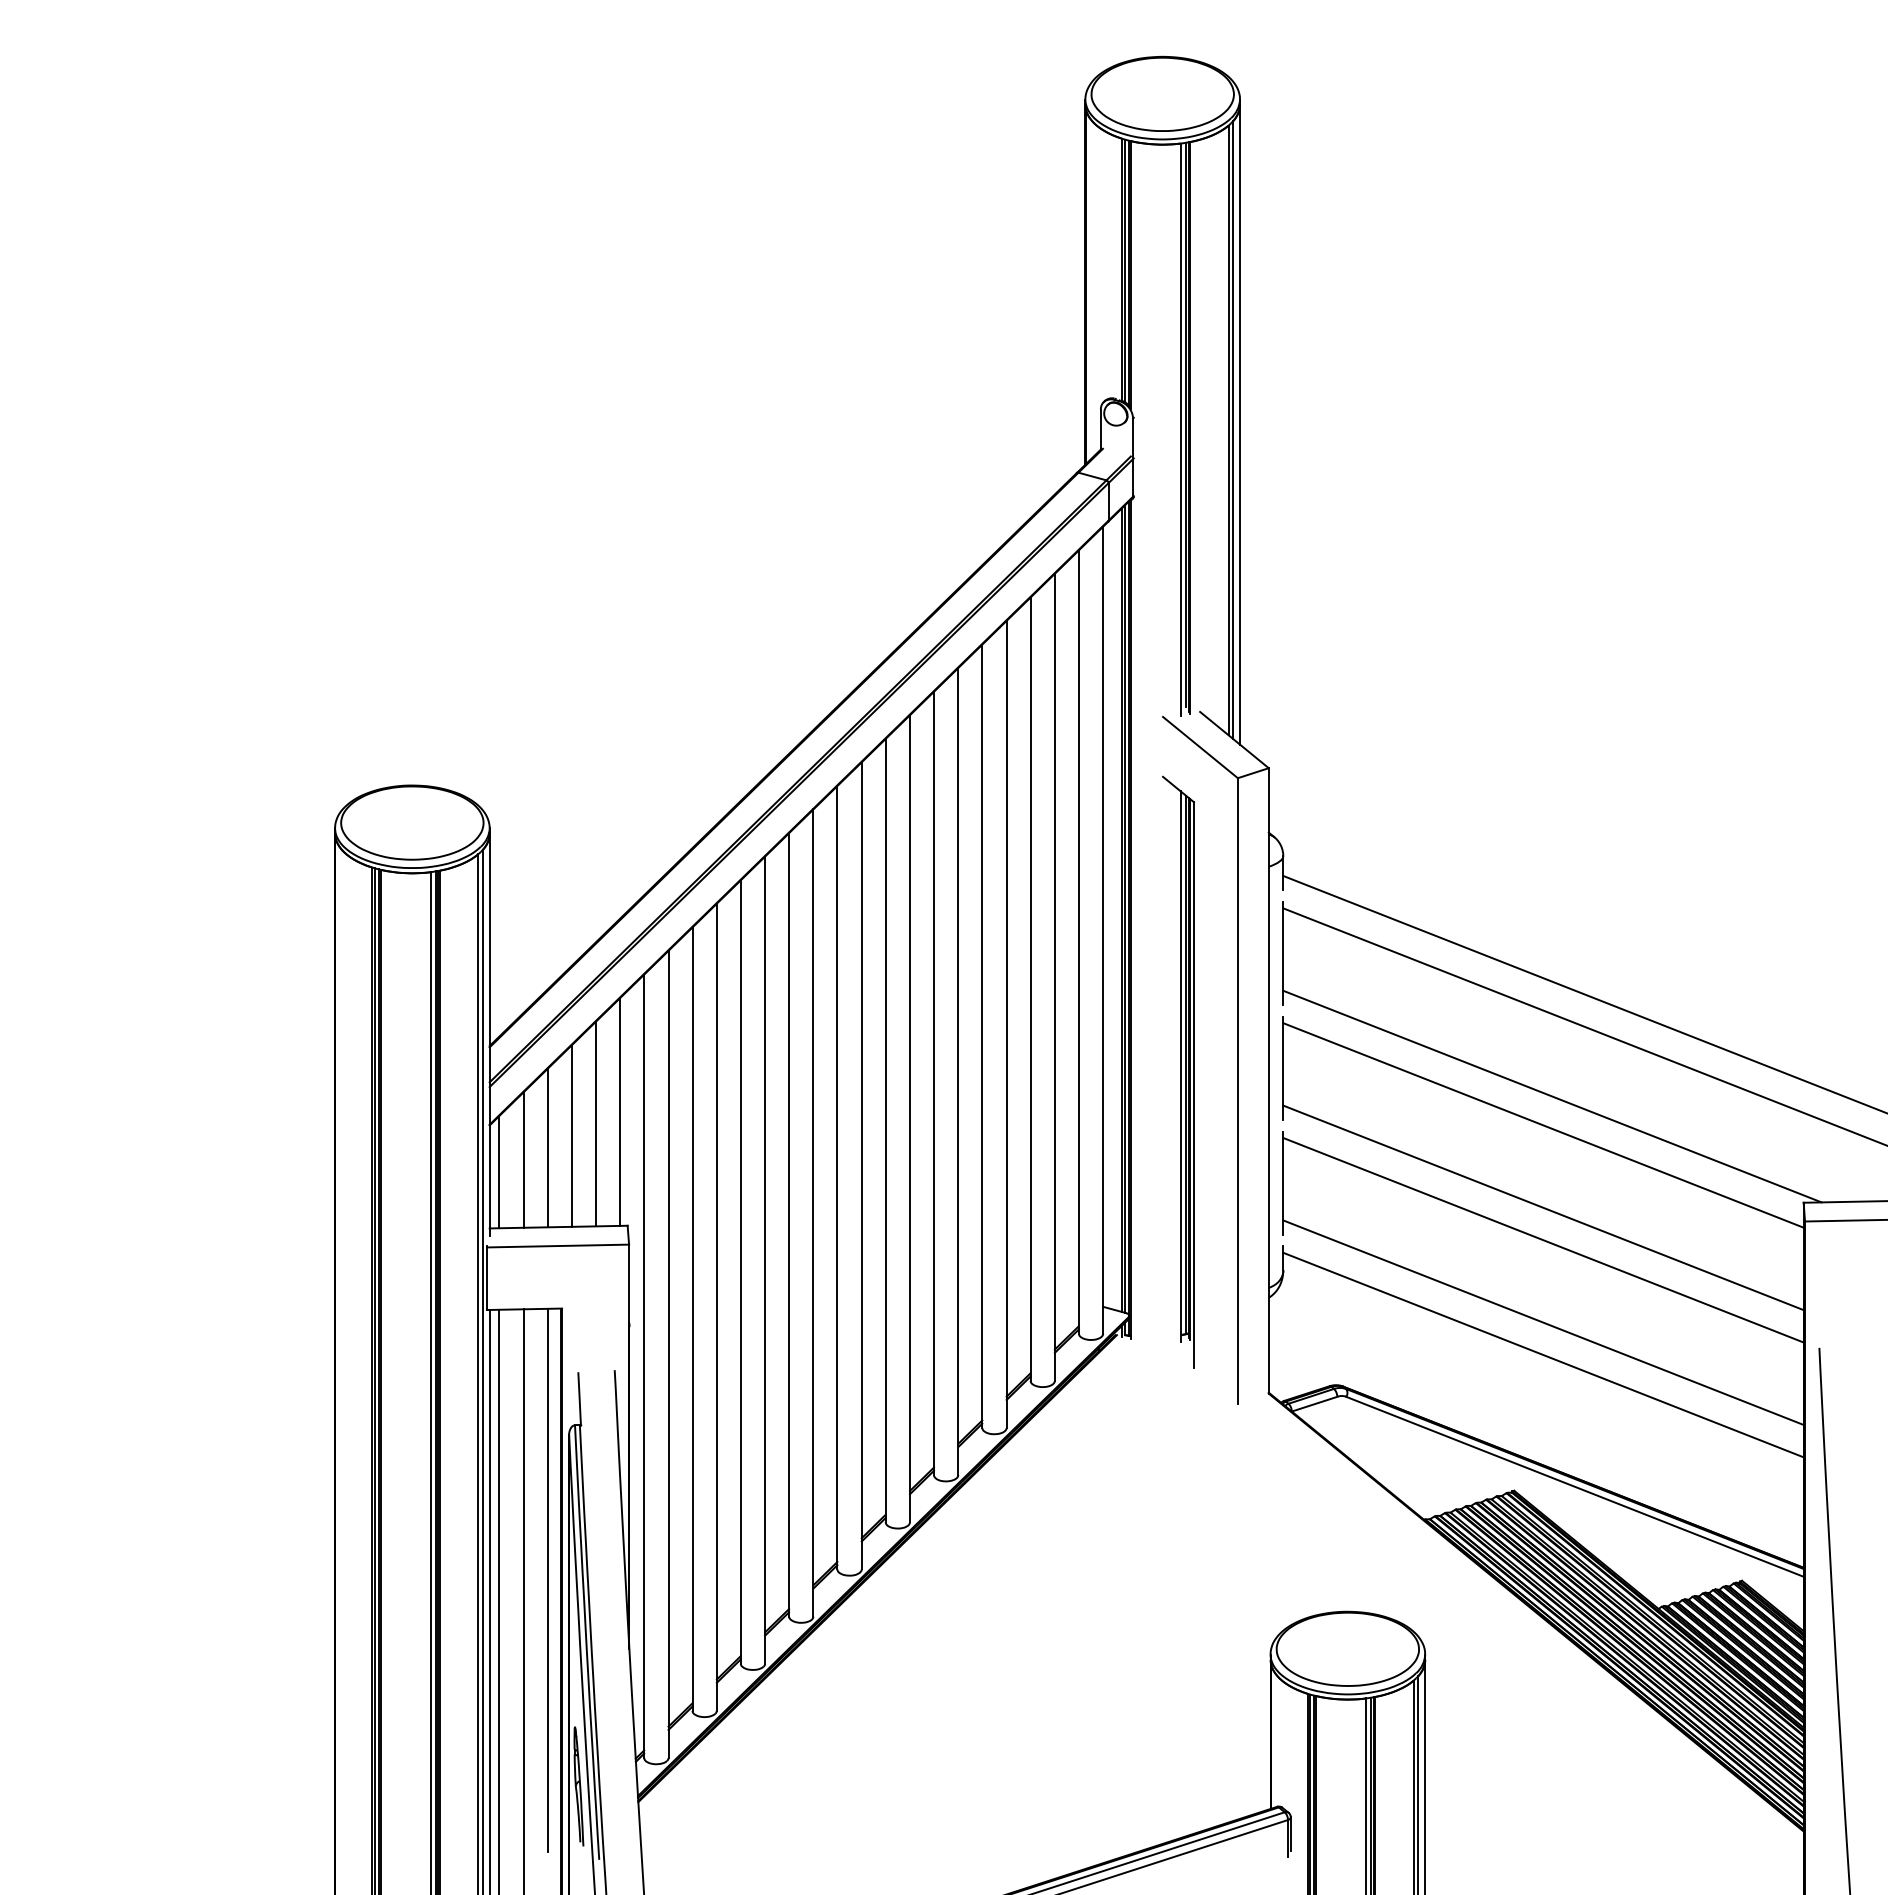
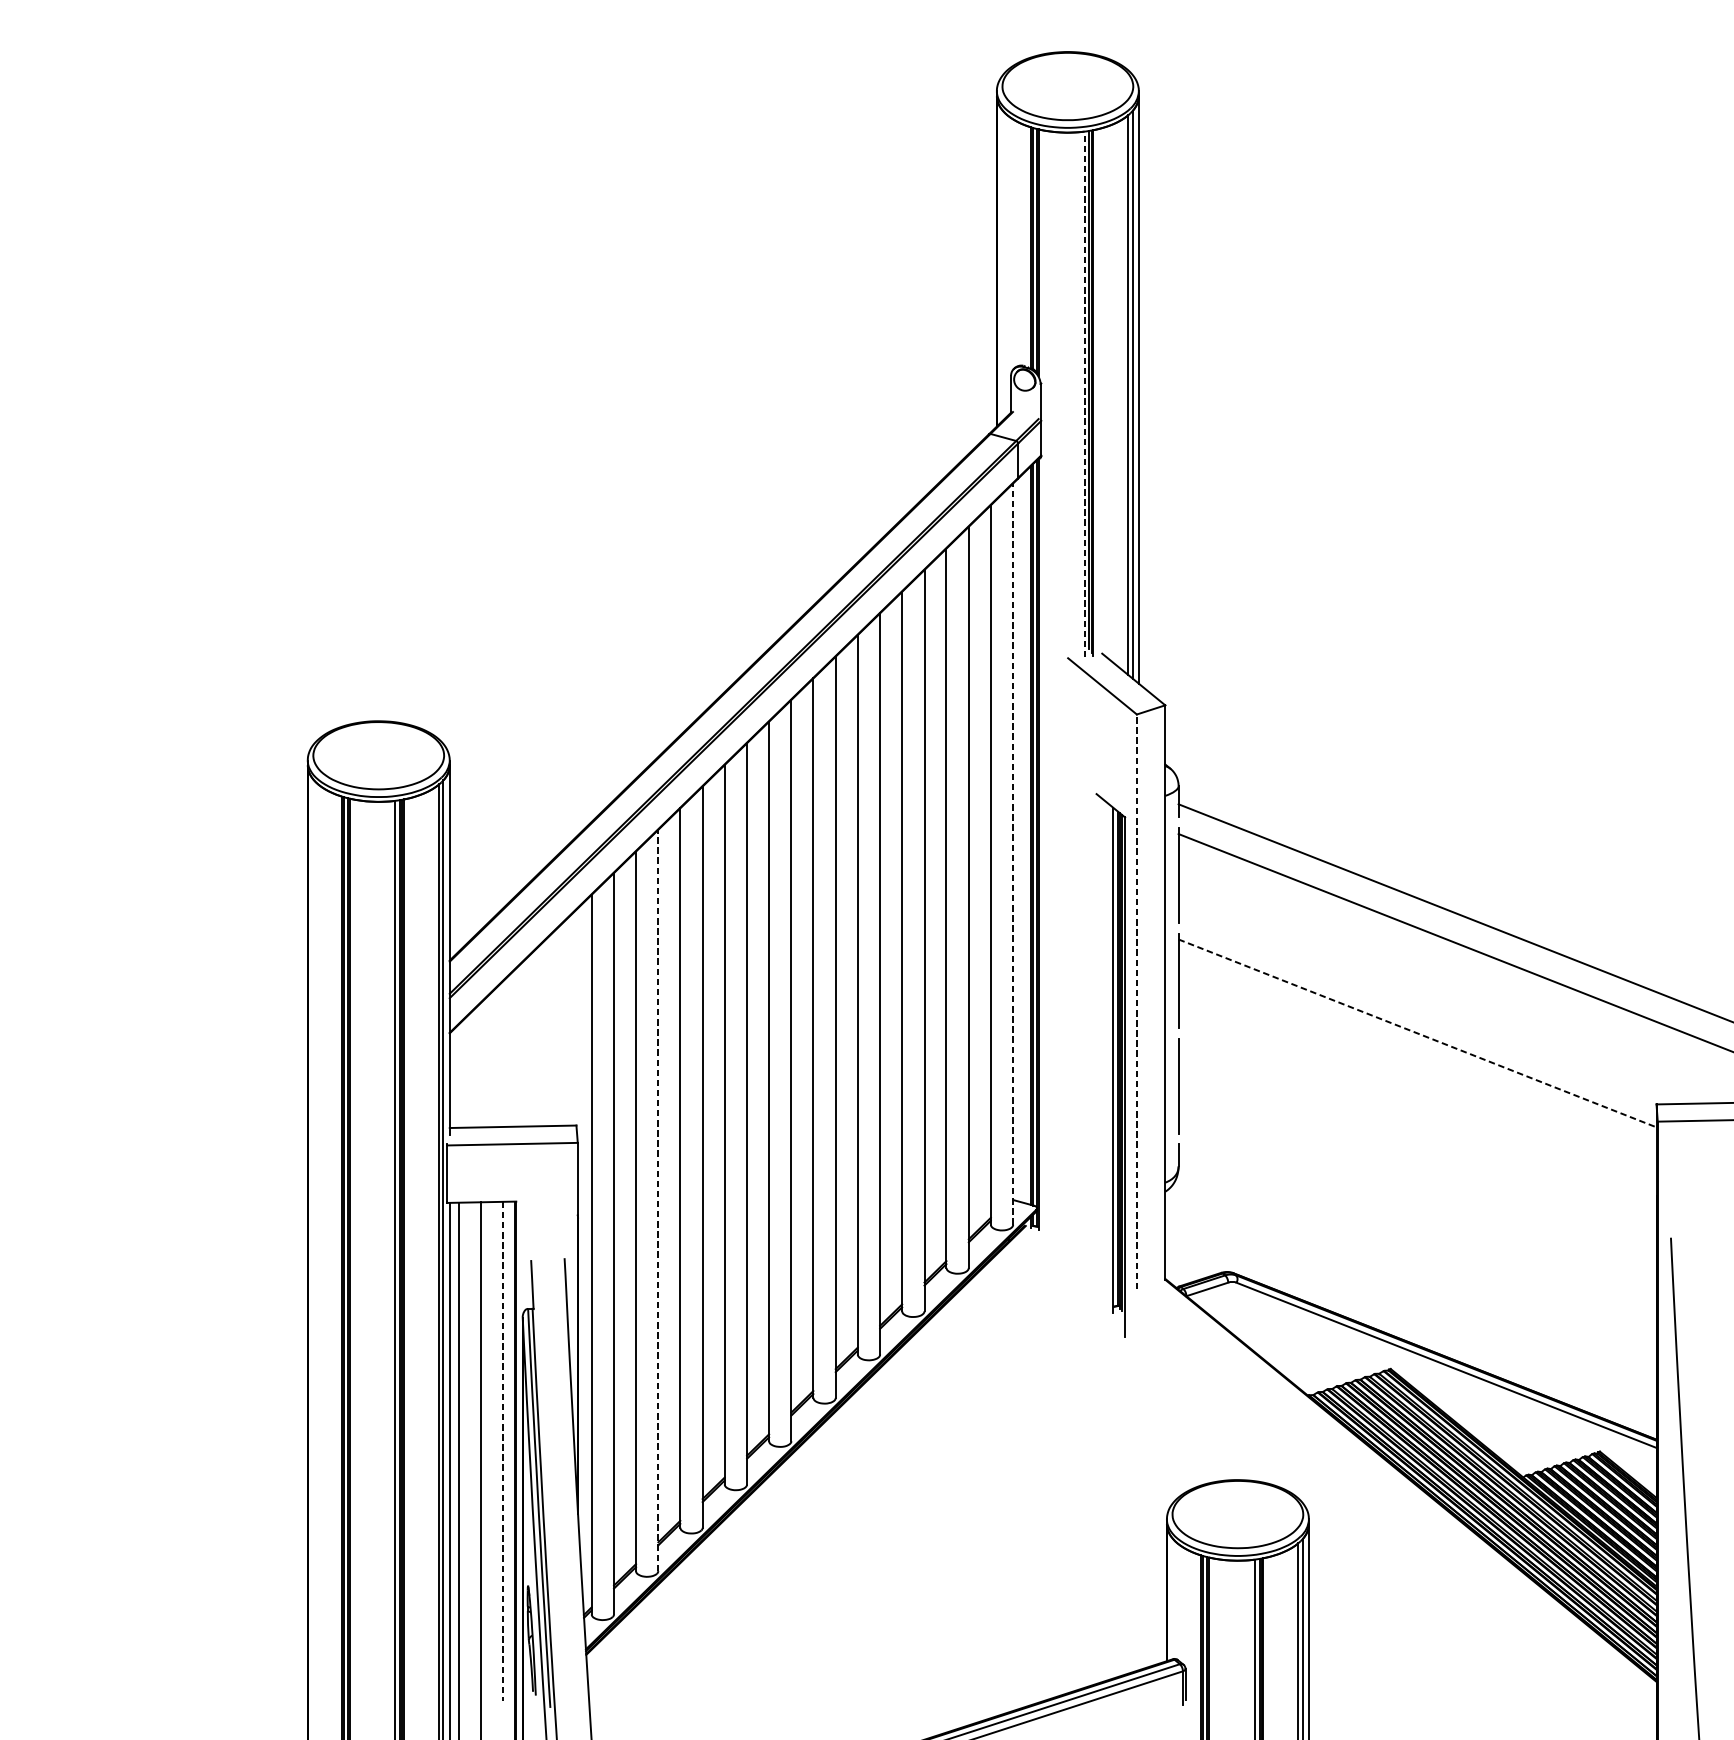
line: (1180, 429) -> (1084, 394), solid -> dashed
line: (1103, 930) -> (1013, 854), solid -> dashed
part: (1178, 1071) -> (1110, 1064), moved
line: (1237, 1091) -> (1136, 1002), solid -> dashed
line: (1552, 1096) -> (1425, 1006), removed
line: (620, 1111) -> (569, 1020), removed
line: (595, 1123) -> (546, 1031), removed
line: (1543, 1125) -> (1417, 1033), solid -> dashed
line: (571, 1135) -> (524, 1042), removed
line: (547, 1147) -> (502, 1053), removed
line: (523, 1159) -> (480, 1064), removed
line: (499, 1172) -> (458, 1076), removed
line: (1543, 1207) -> (1417, 1108), removed
line: (1543, 1239) -> (1417, 1138), removed
line: (716, 1307) -> (658, 1200), solid -> dashed
line: (1543, 1322) -> (1417, 1214), removed
line: (1543, 1354) -> (1417, 1243), removed
line: (547, 1580) -> (502, 1451), solid -> dashed

